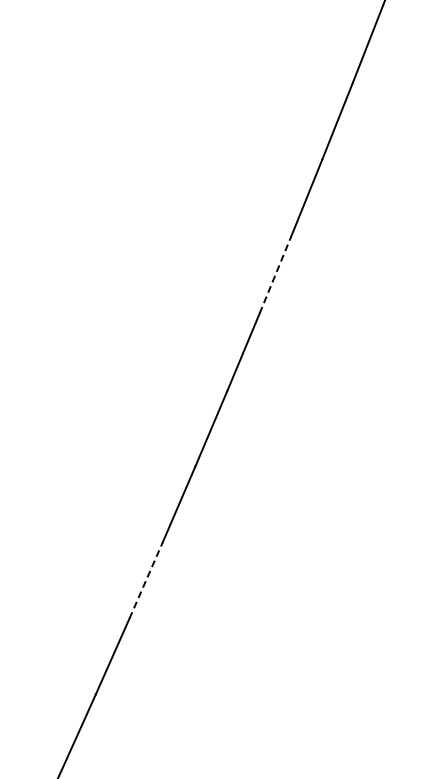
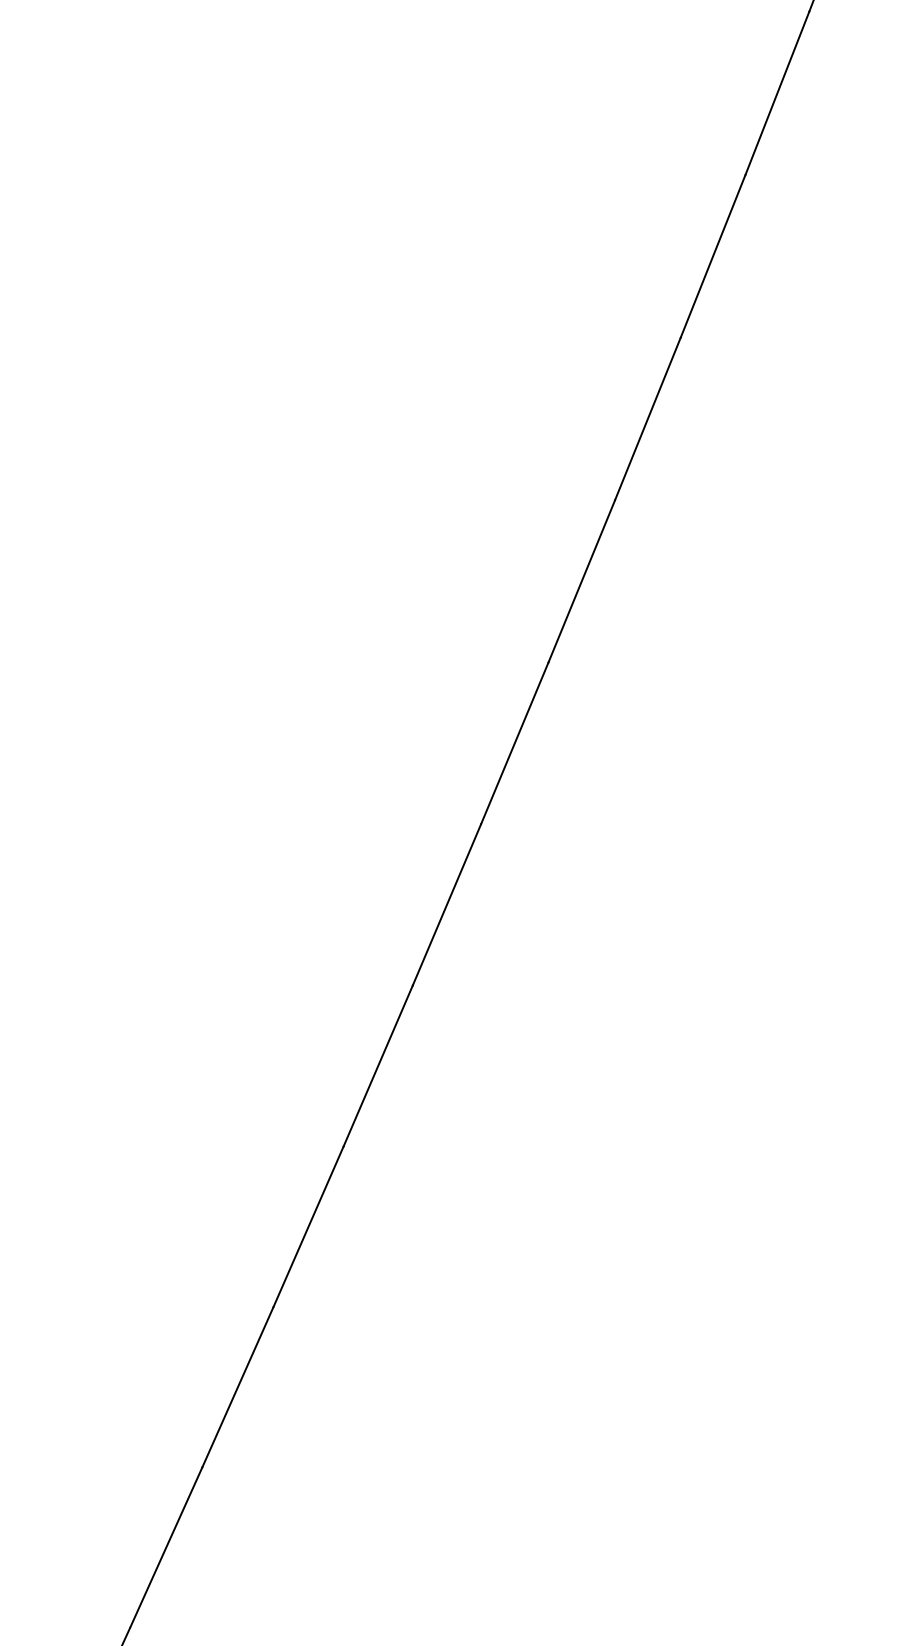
line: (275, 274) -> (582, 579), dashed -> solid
line: (146, 580) -> (309, 1226), dashed -> solid

